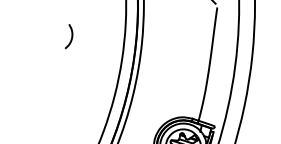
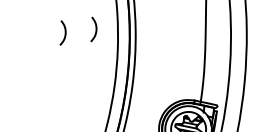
curve: (102, 36) -> (95, 28), added

